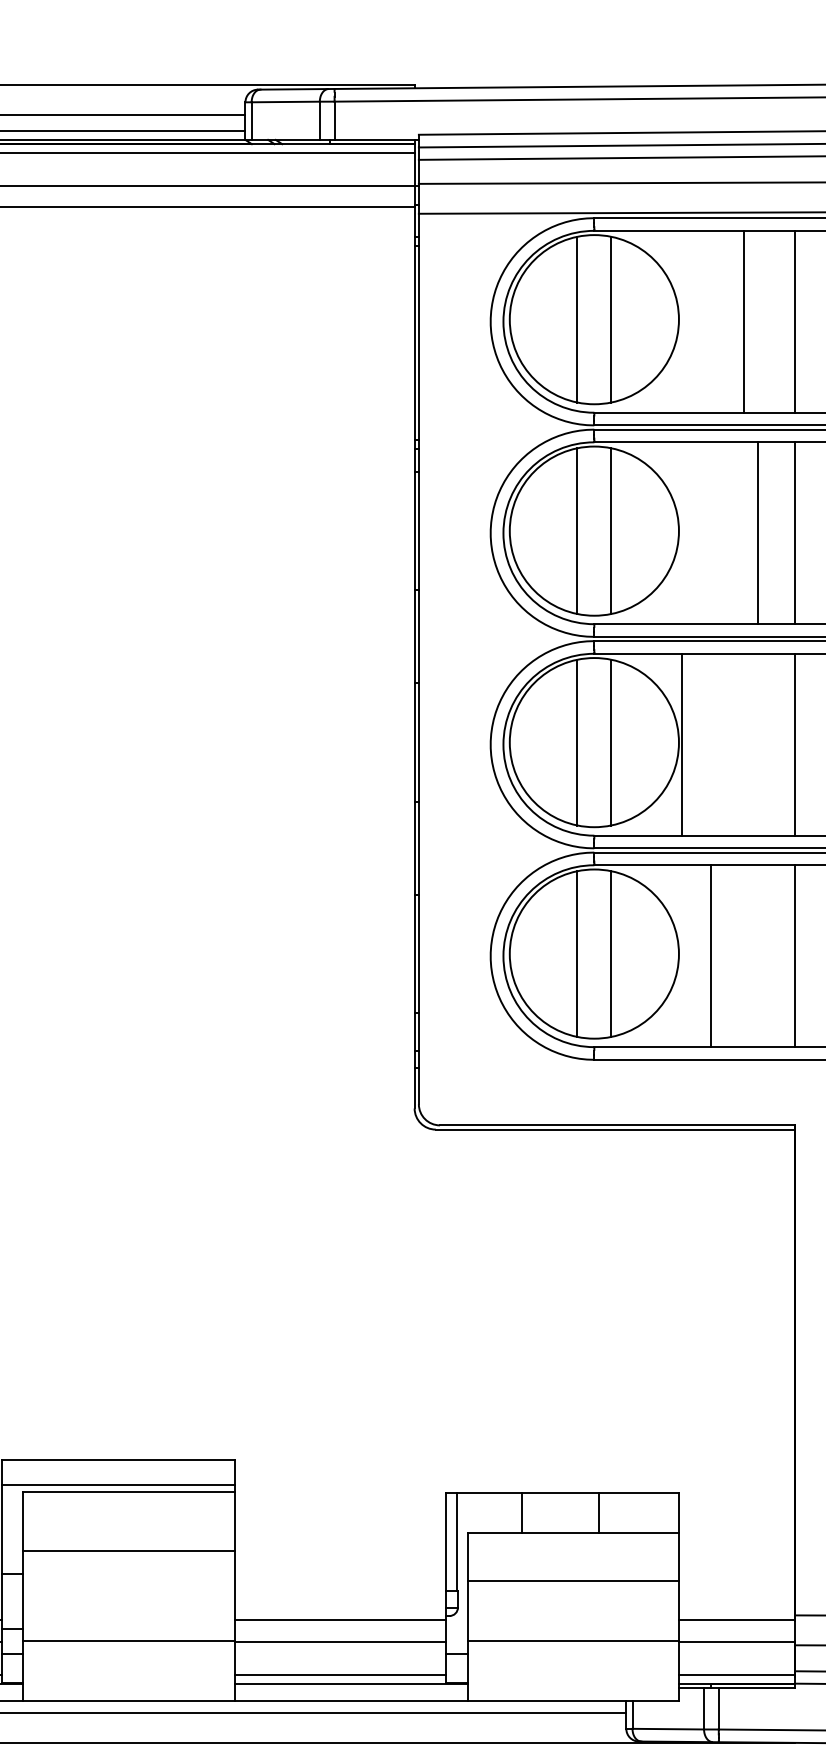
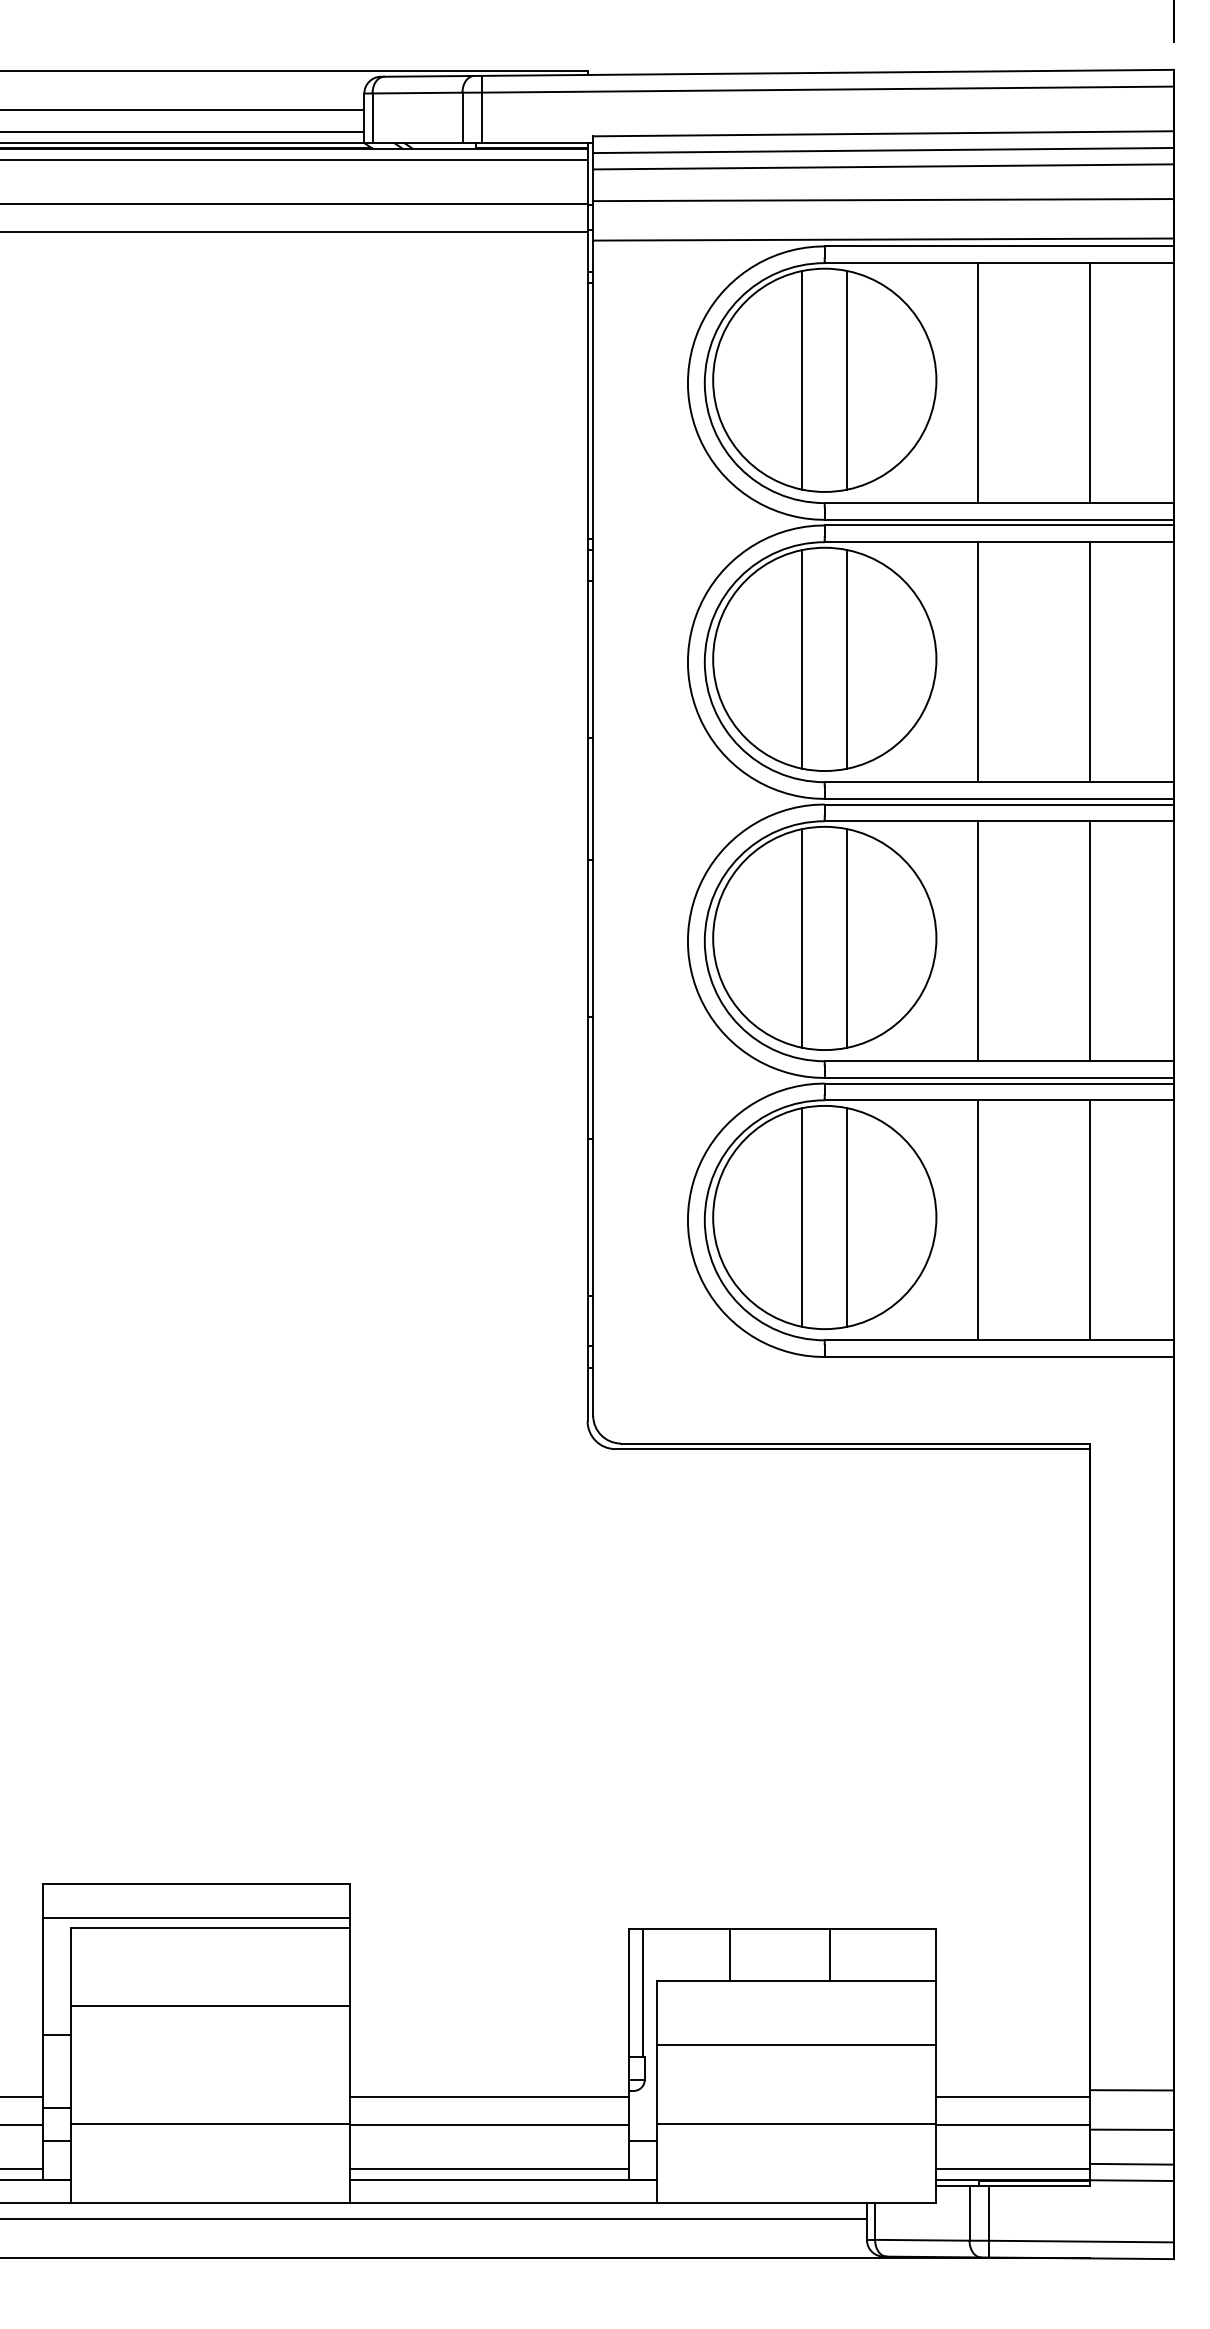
line: (744, 322) -> (978, 383), moved
line: (758, 533) -> (978, 662), moved
line: (682, 744) -> (978, 941), moved

